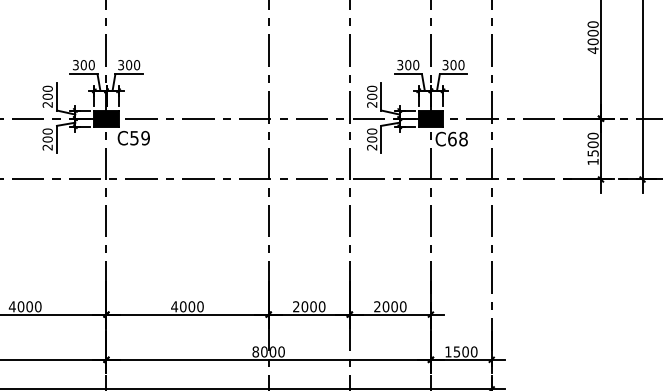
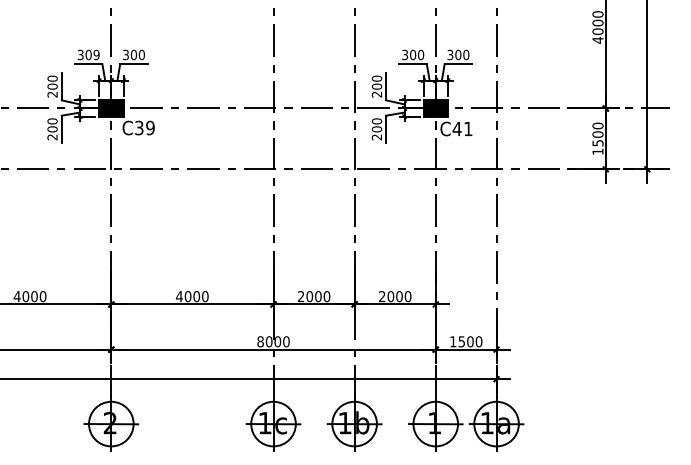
text: (91, 65) -> (96, 55), 300 -> 309
text: (134, 137) -> (139, 127), C59 -> C39
text: (457, 138) -> (462, 128), C68 -> C41

